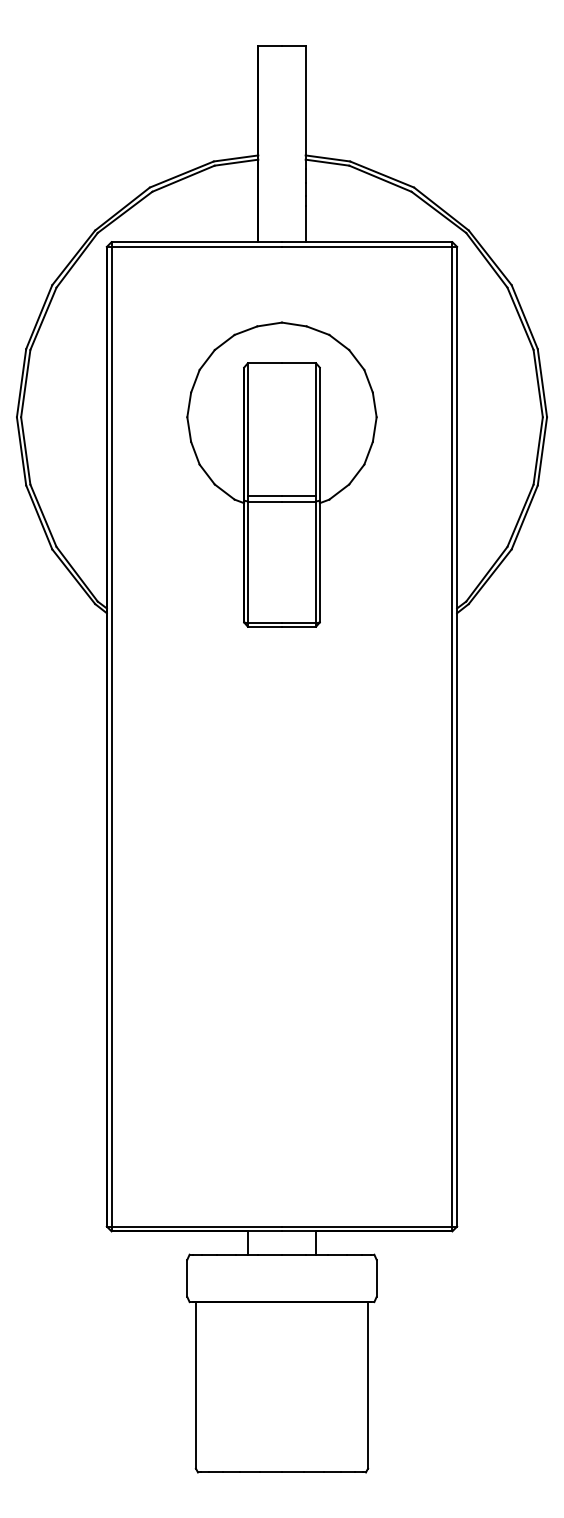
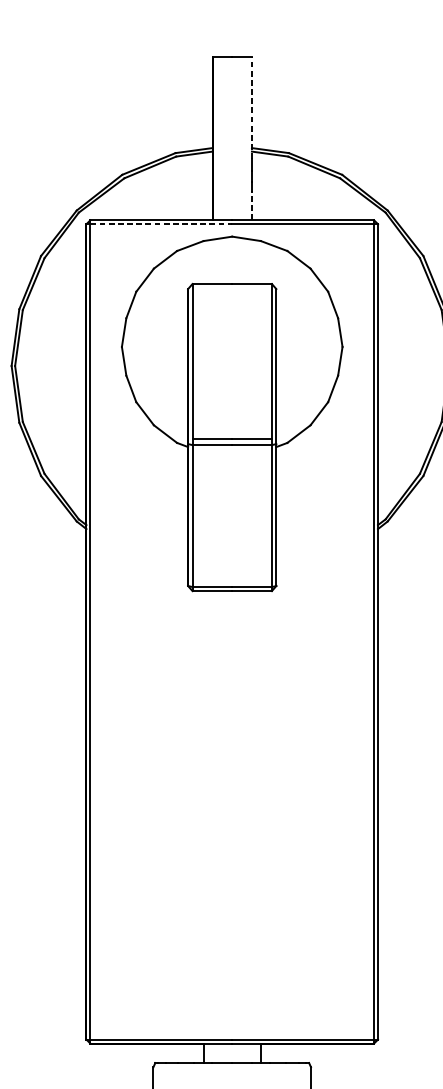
line: (305, 107) -> (251, 108), solid -> dashed
line: (305, 224) -> (251, 205), solid -> dashed
line: (197, 246) -> (161, 223), solid -> dashed
part: (281, 474) -> (231, 413), size x1.4

